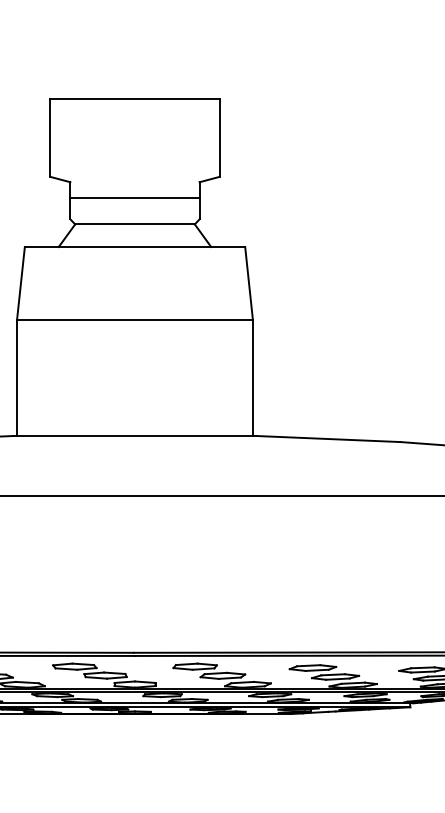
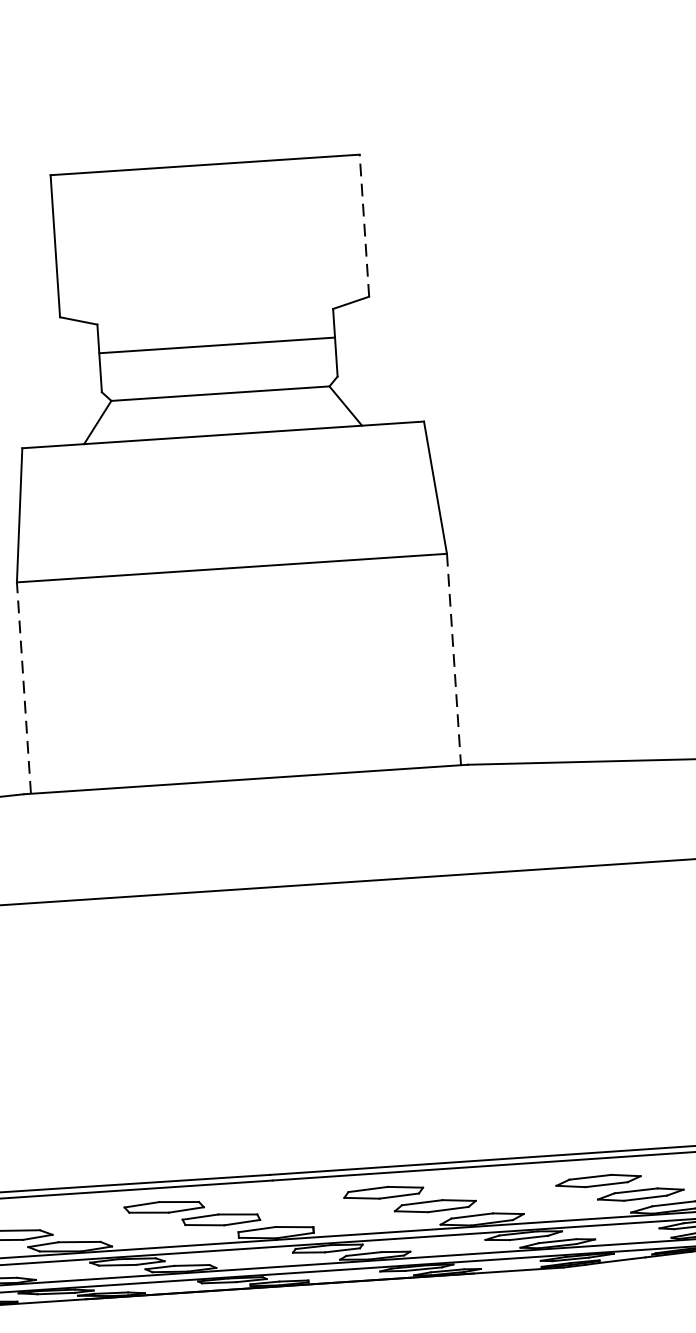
line: (219, 137) -> (363, 225), solid -> dashed
line: (17, 378) -> (24, 688), solid -> dashed
line: (252, 378) -> (453, 660), solid -> dashed

